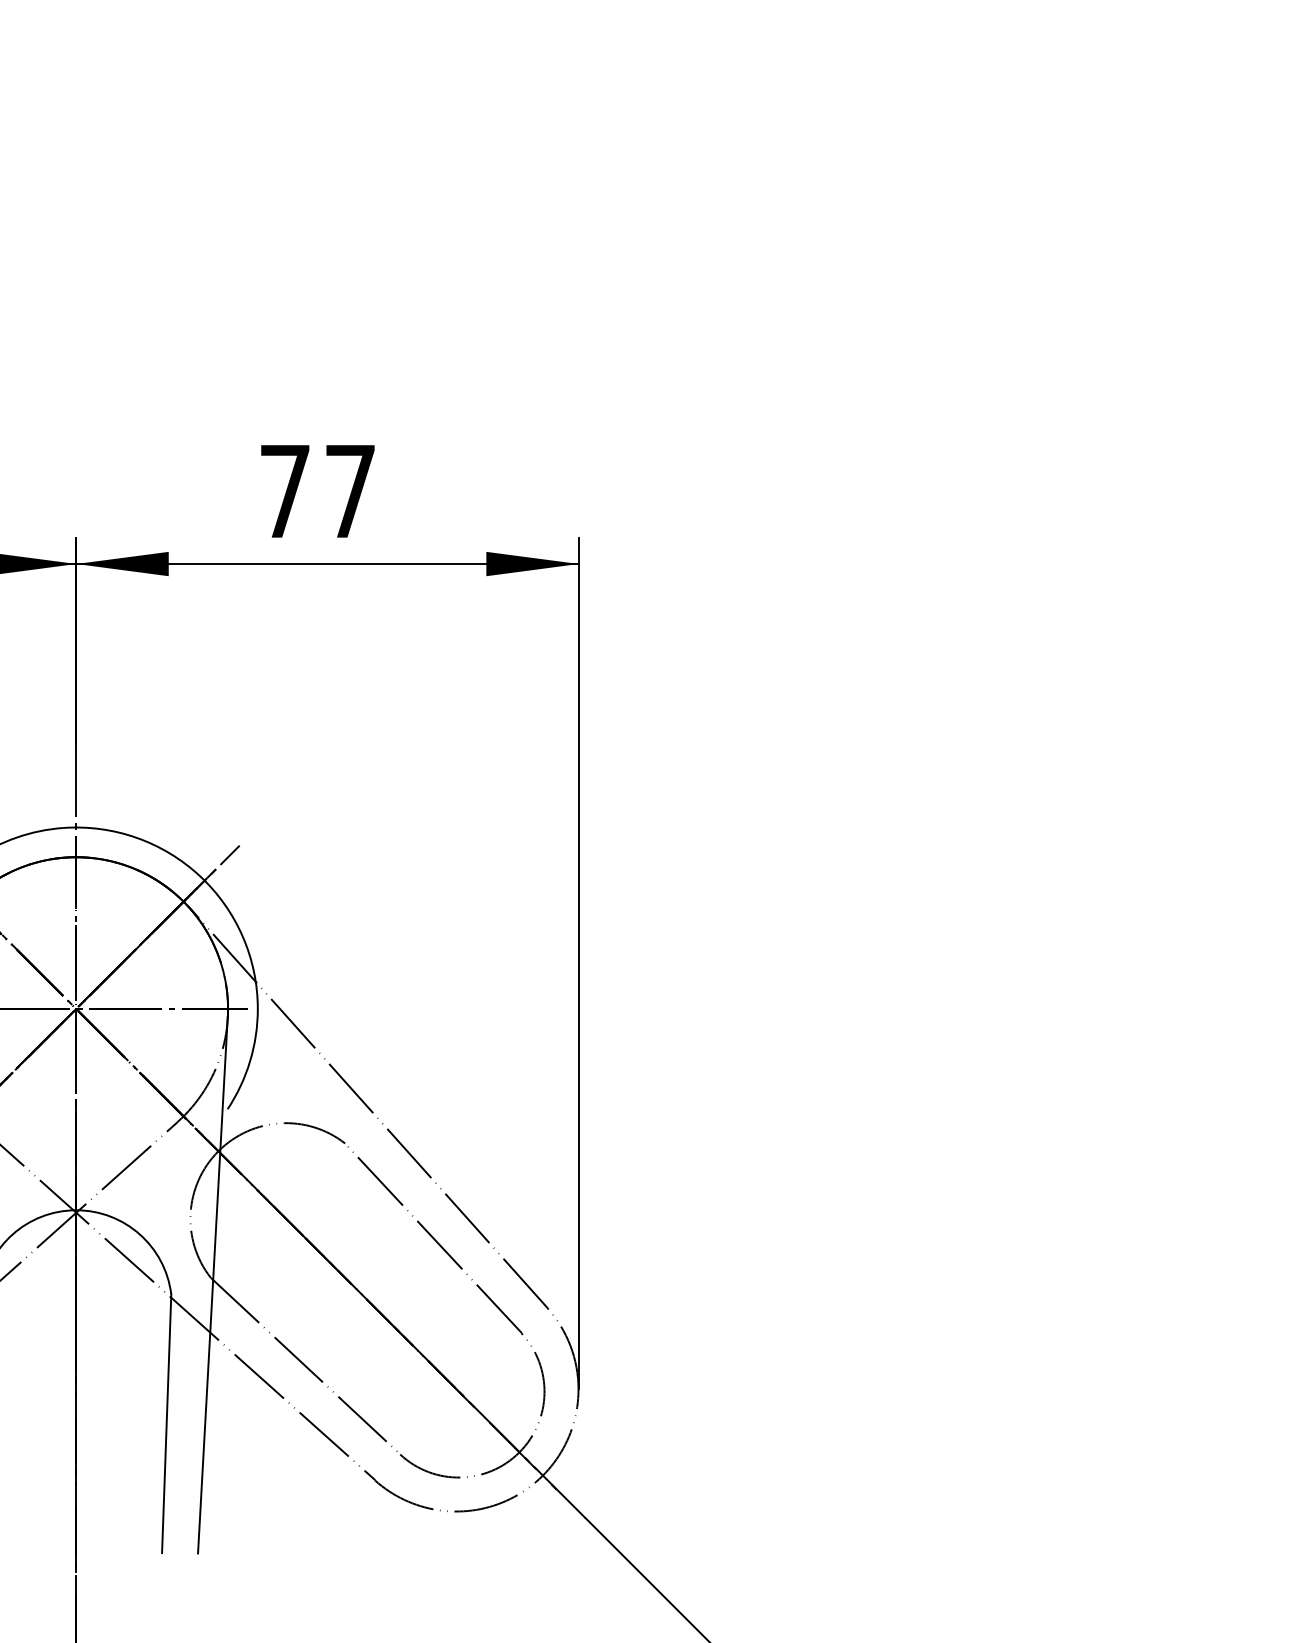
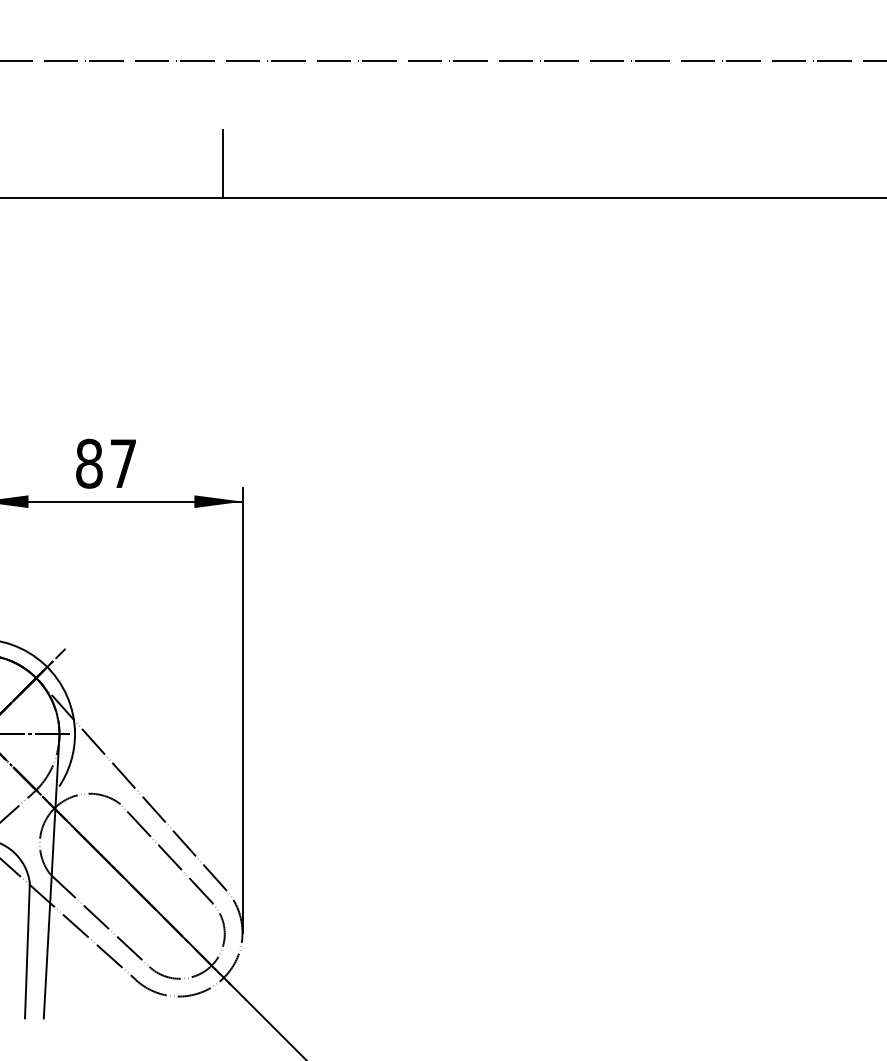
text: (285, 490) -> (89, 463), 77 -> 87

